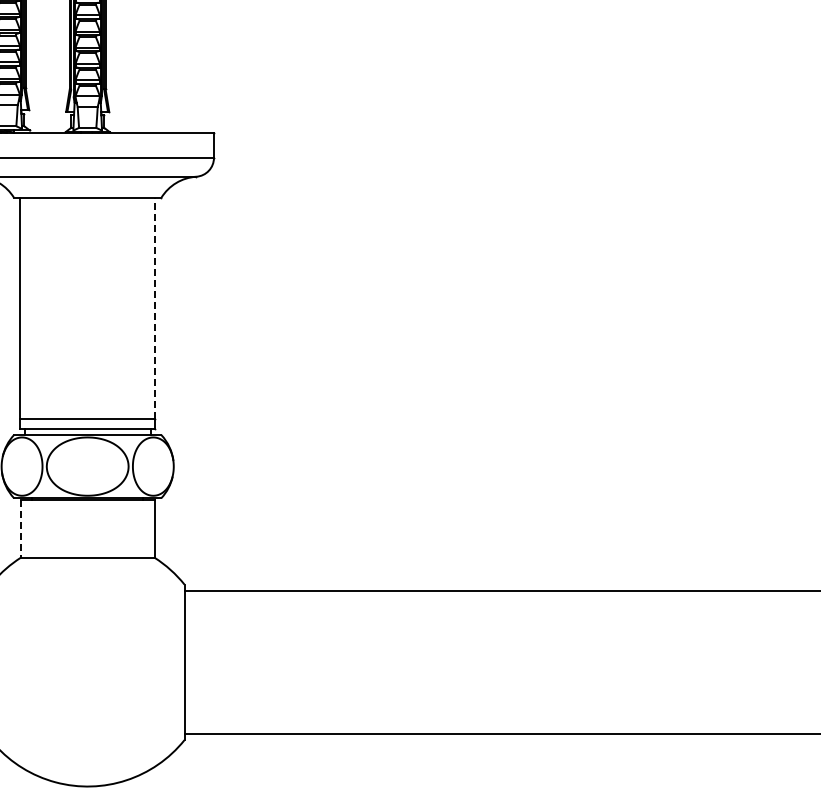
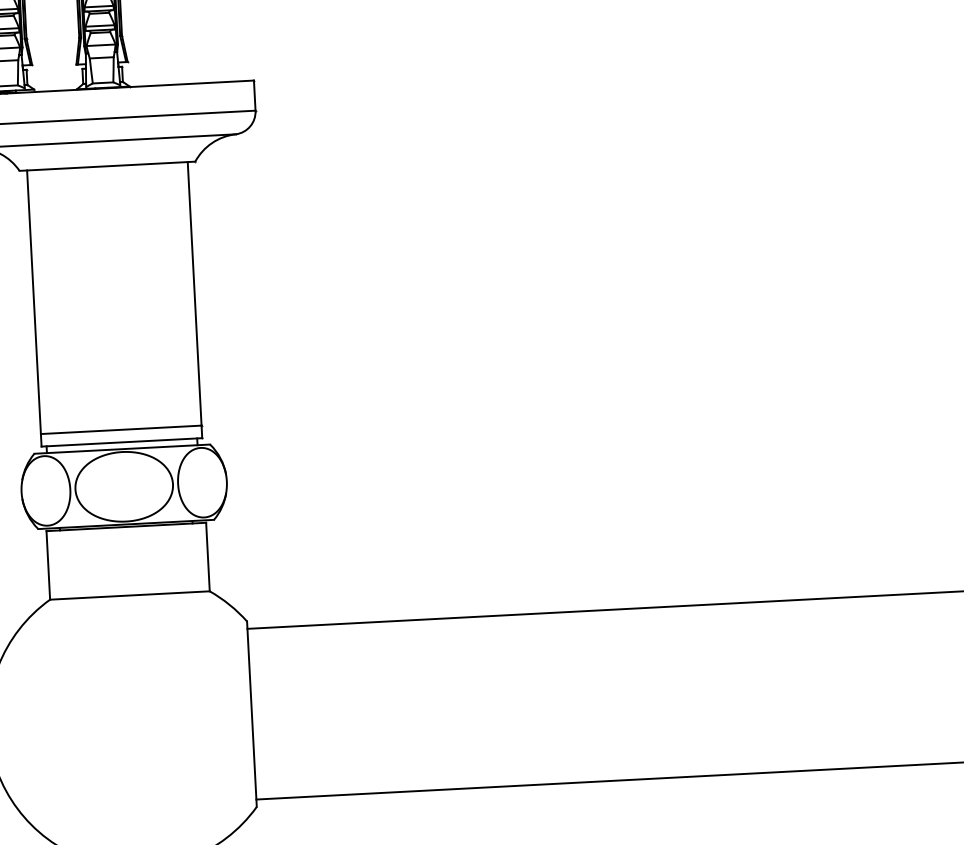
line: (155, 307) -> (195, 292), dashed -> solid
line: (20, 529) -> (48, 566), dashed -> solid

